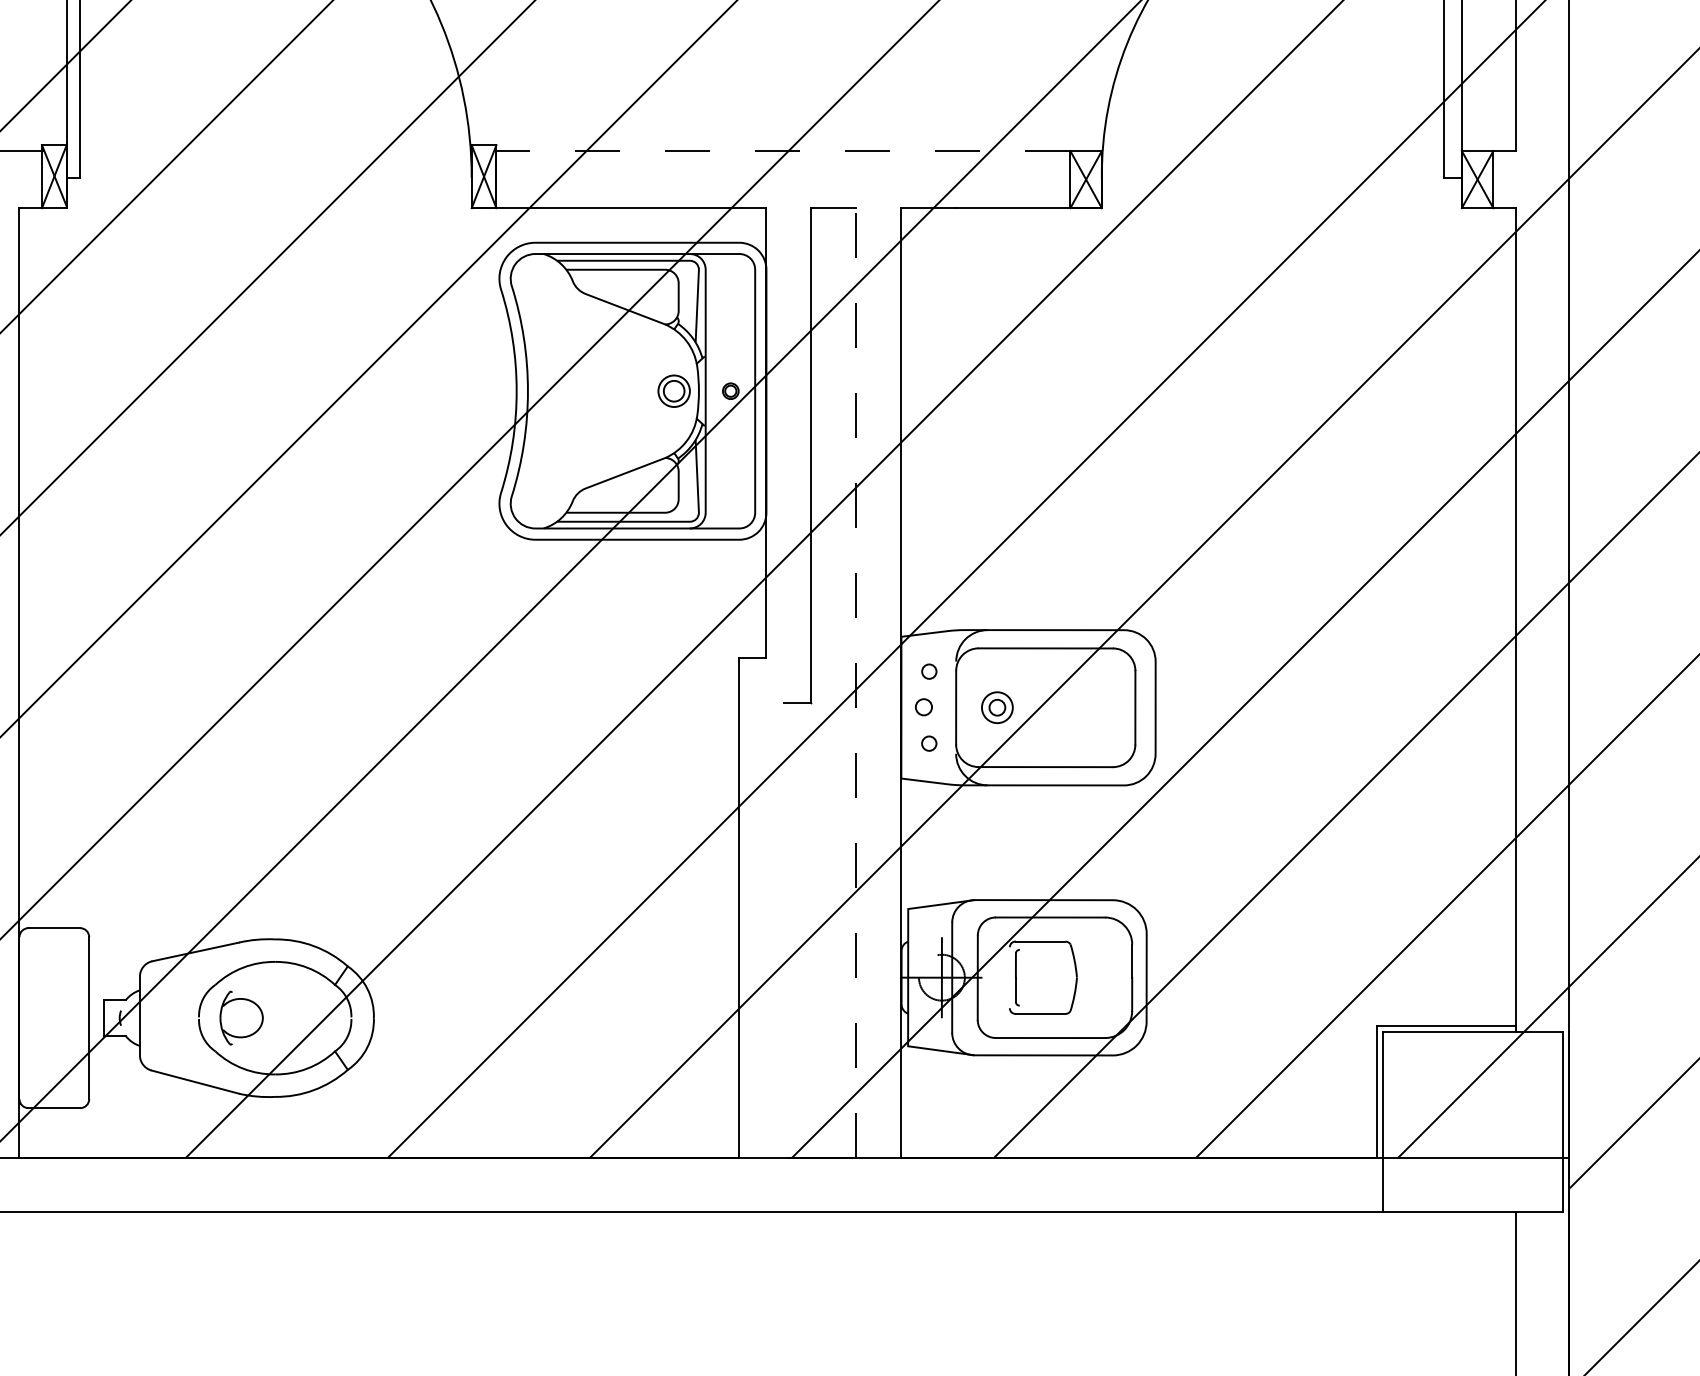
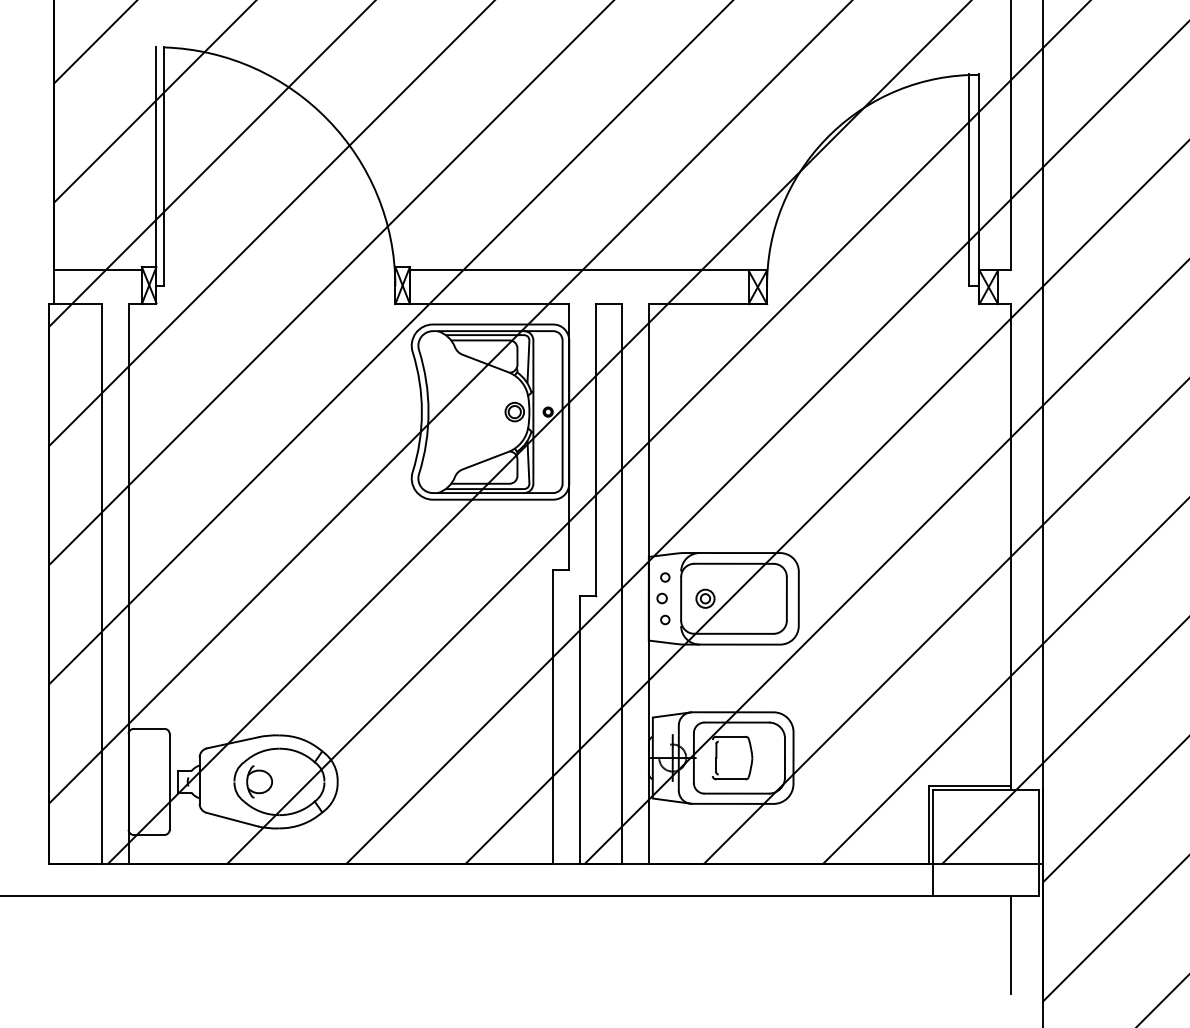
line: (782, 151) -> (578, 270), dashed -> solid
line: (856, 681) -> (622, 583), dashed -> solid
line: (783, 930) -> (579, 730), added

